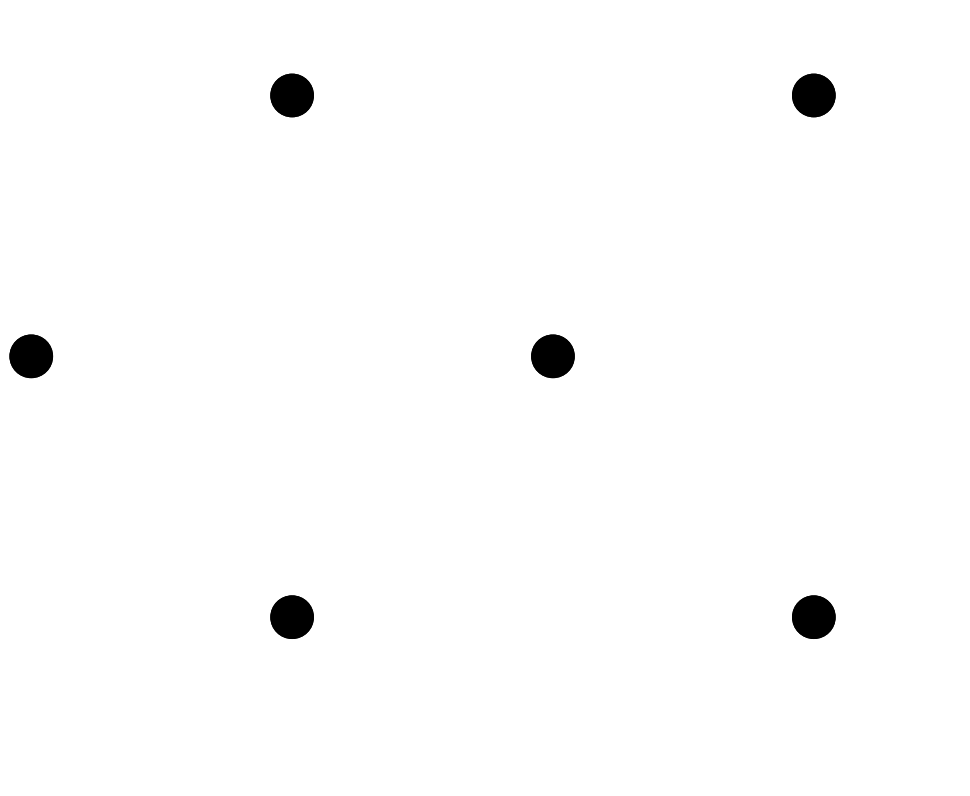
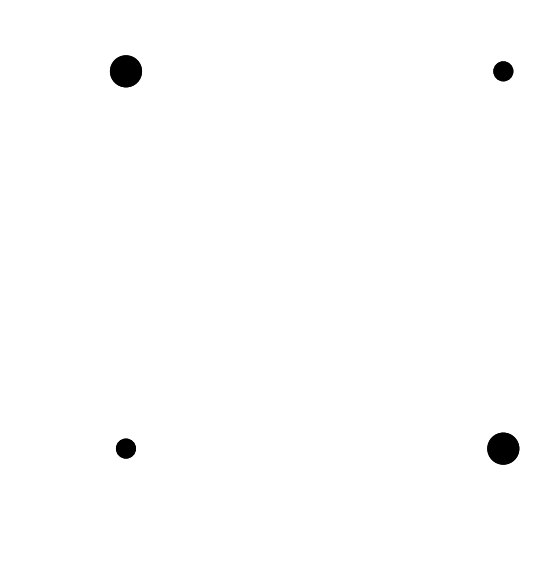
part: (813, 95) -> (503, 71), size x0.6
part: (552, 356) -> (314, 260), removed
part: (291, 616) -> (125, 448), size x0.6

